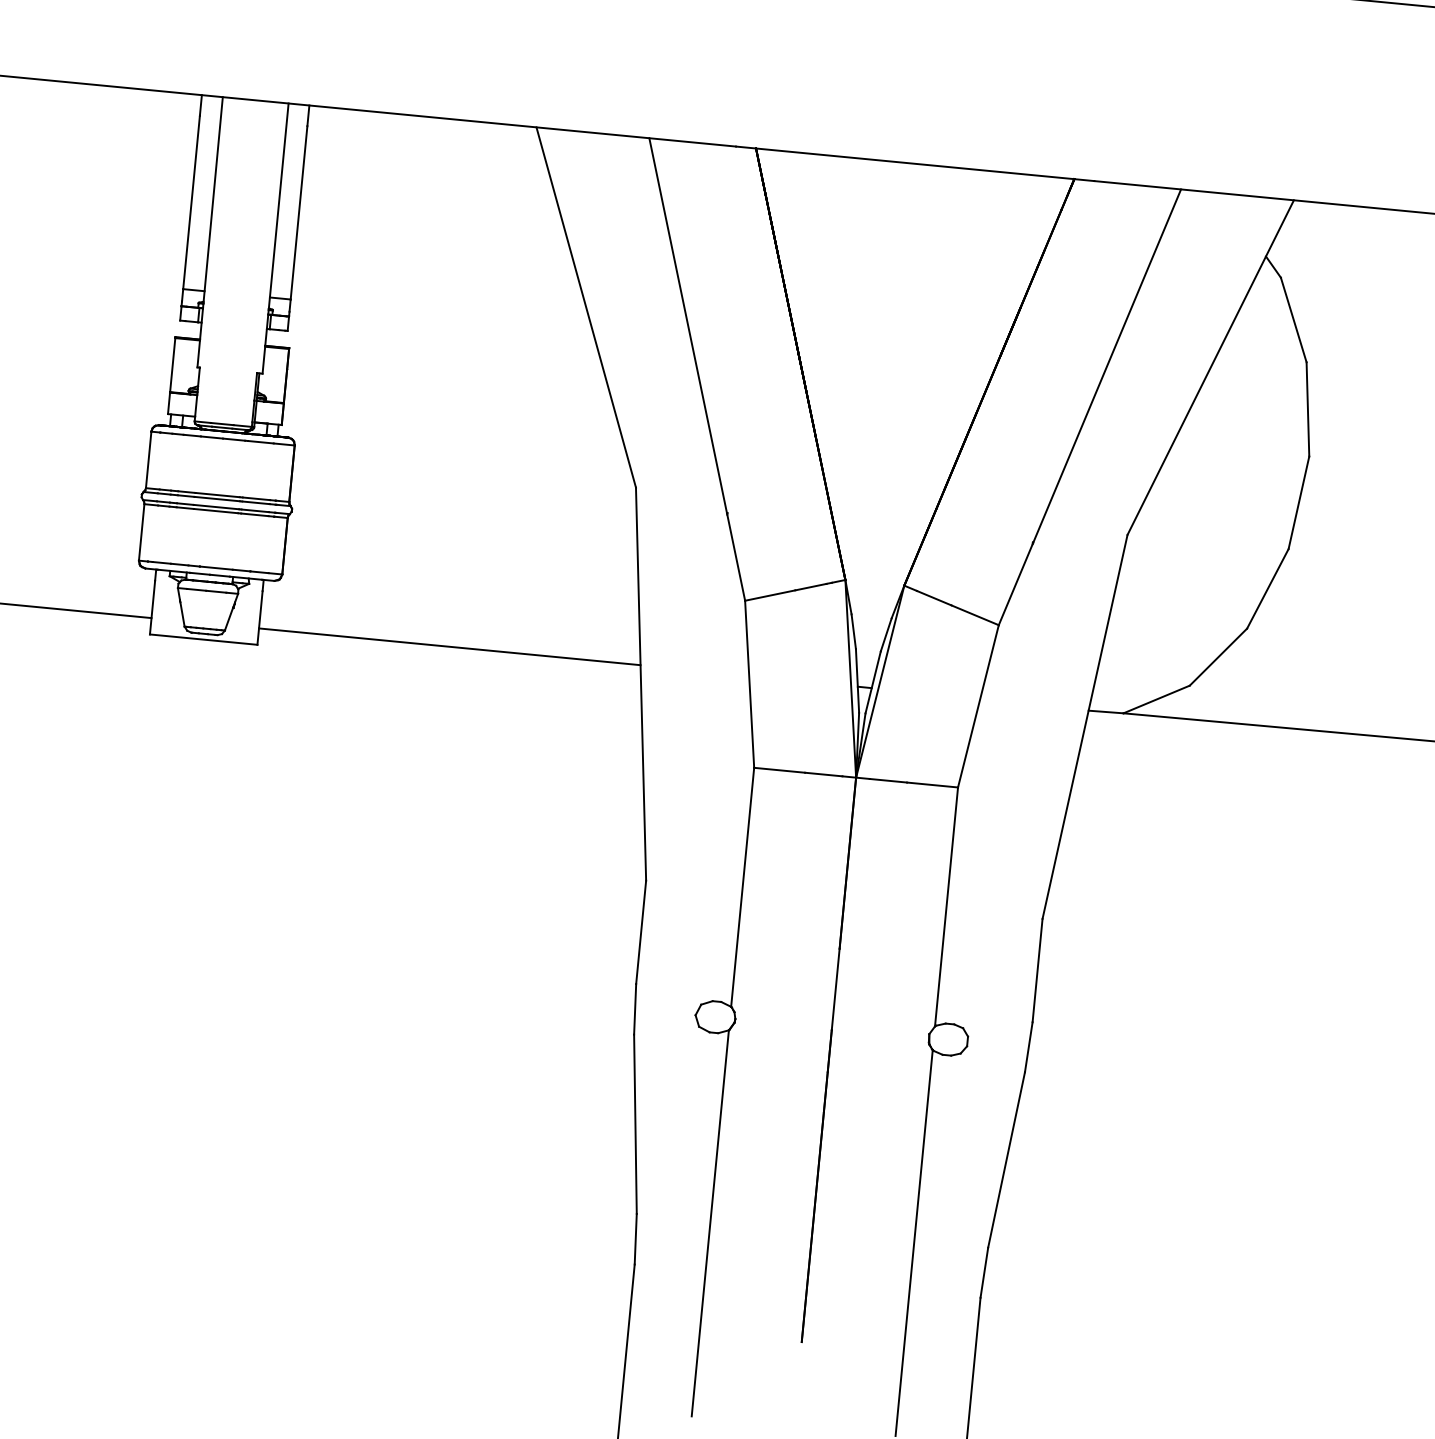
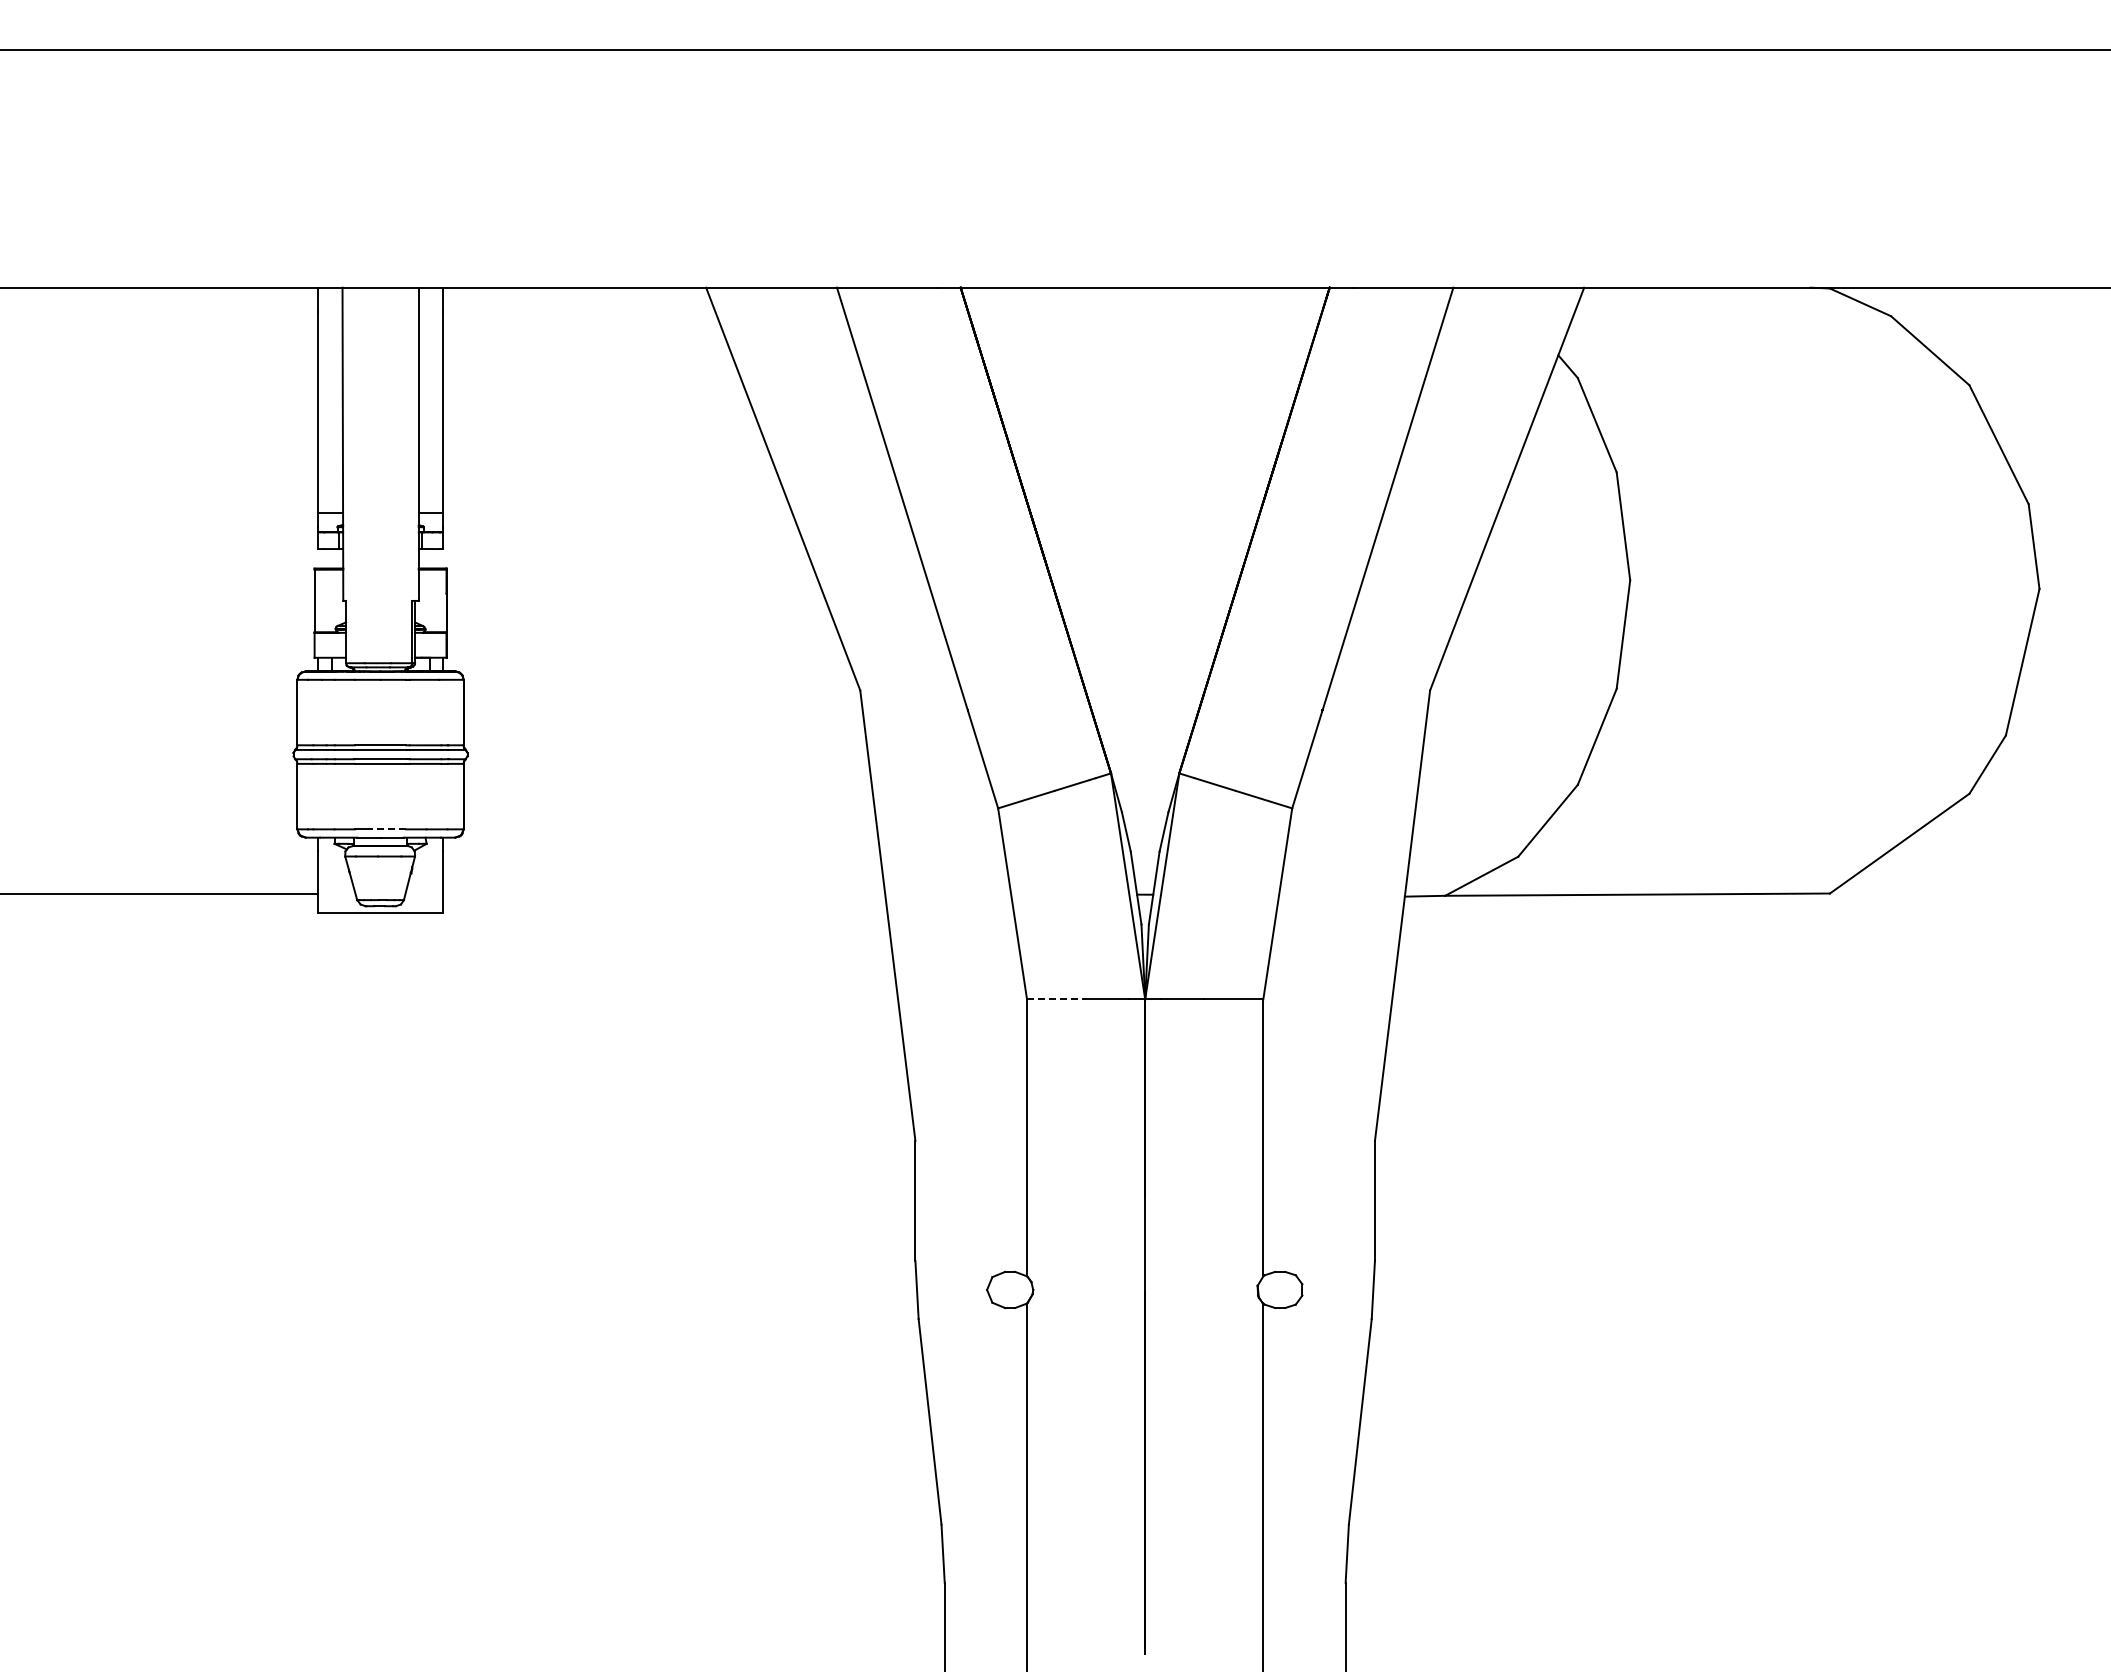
line: (215, 568) -> (386, 829), solid -> dashed
line: (449, 646) -> (663, 893), removed
line: (779, 770) -> (1056, 999), solid -> dashed

